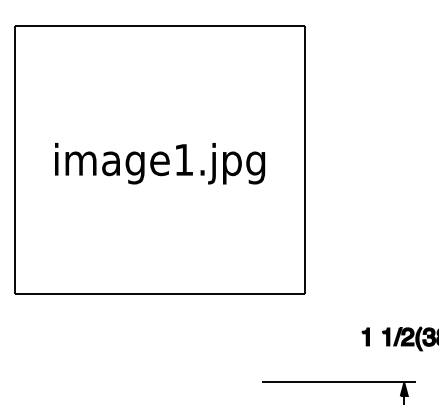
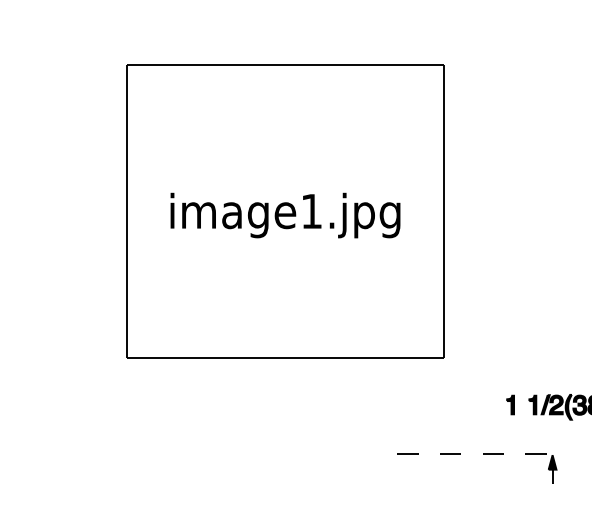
line: (339, 381) -> (481, 453), solid -> dashed

